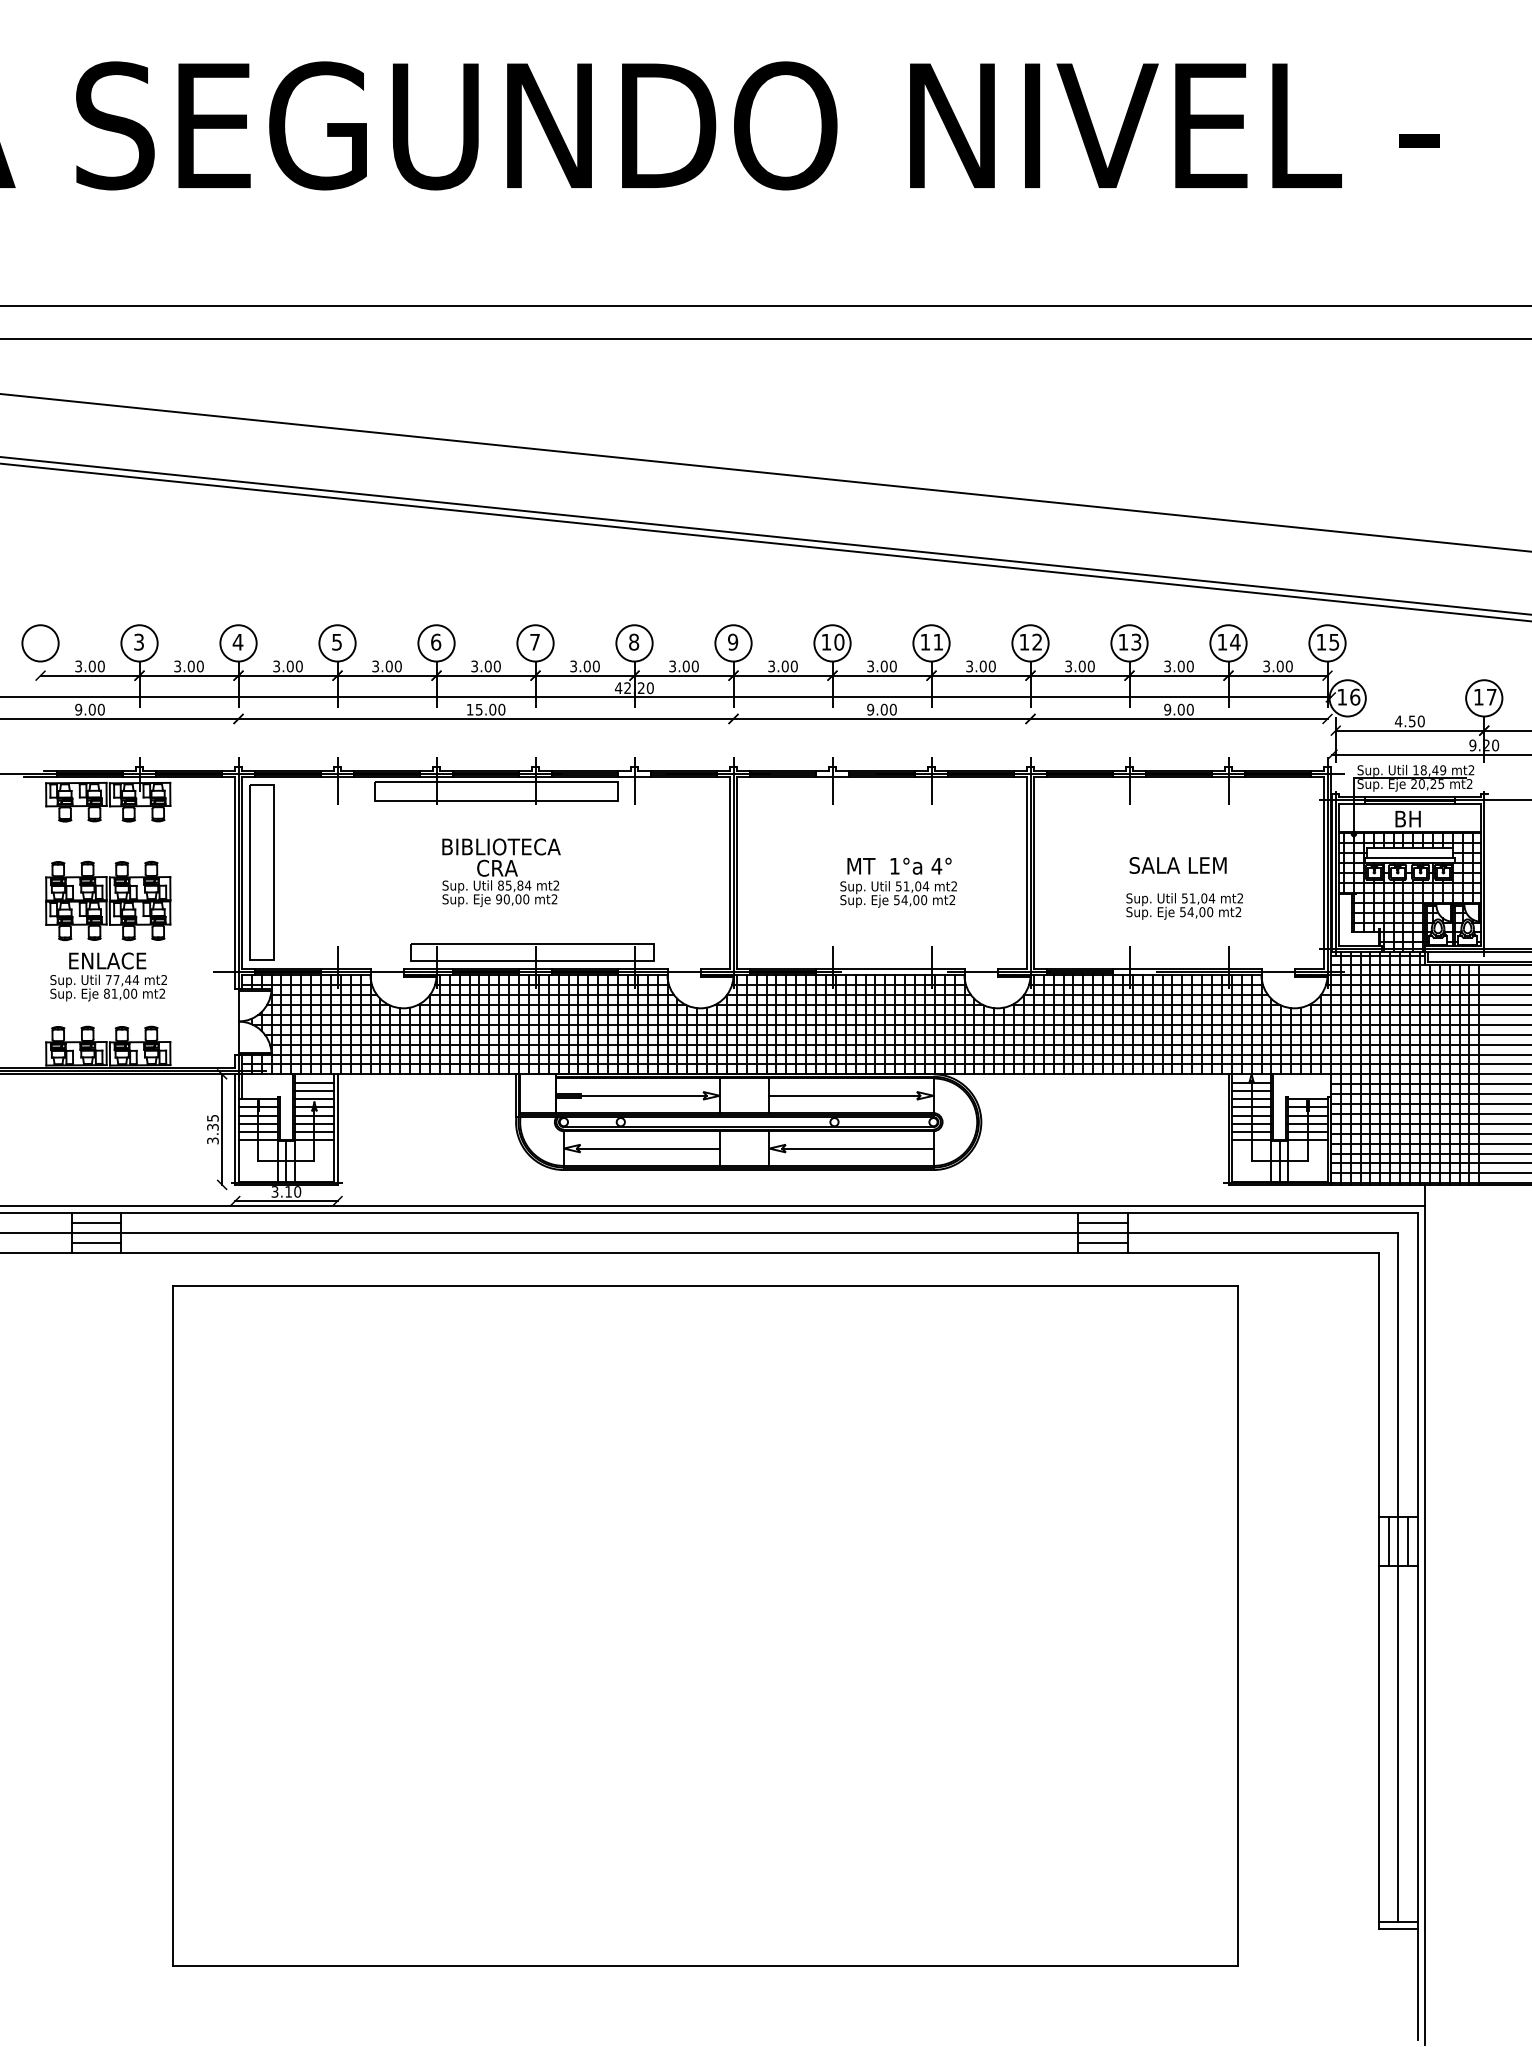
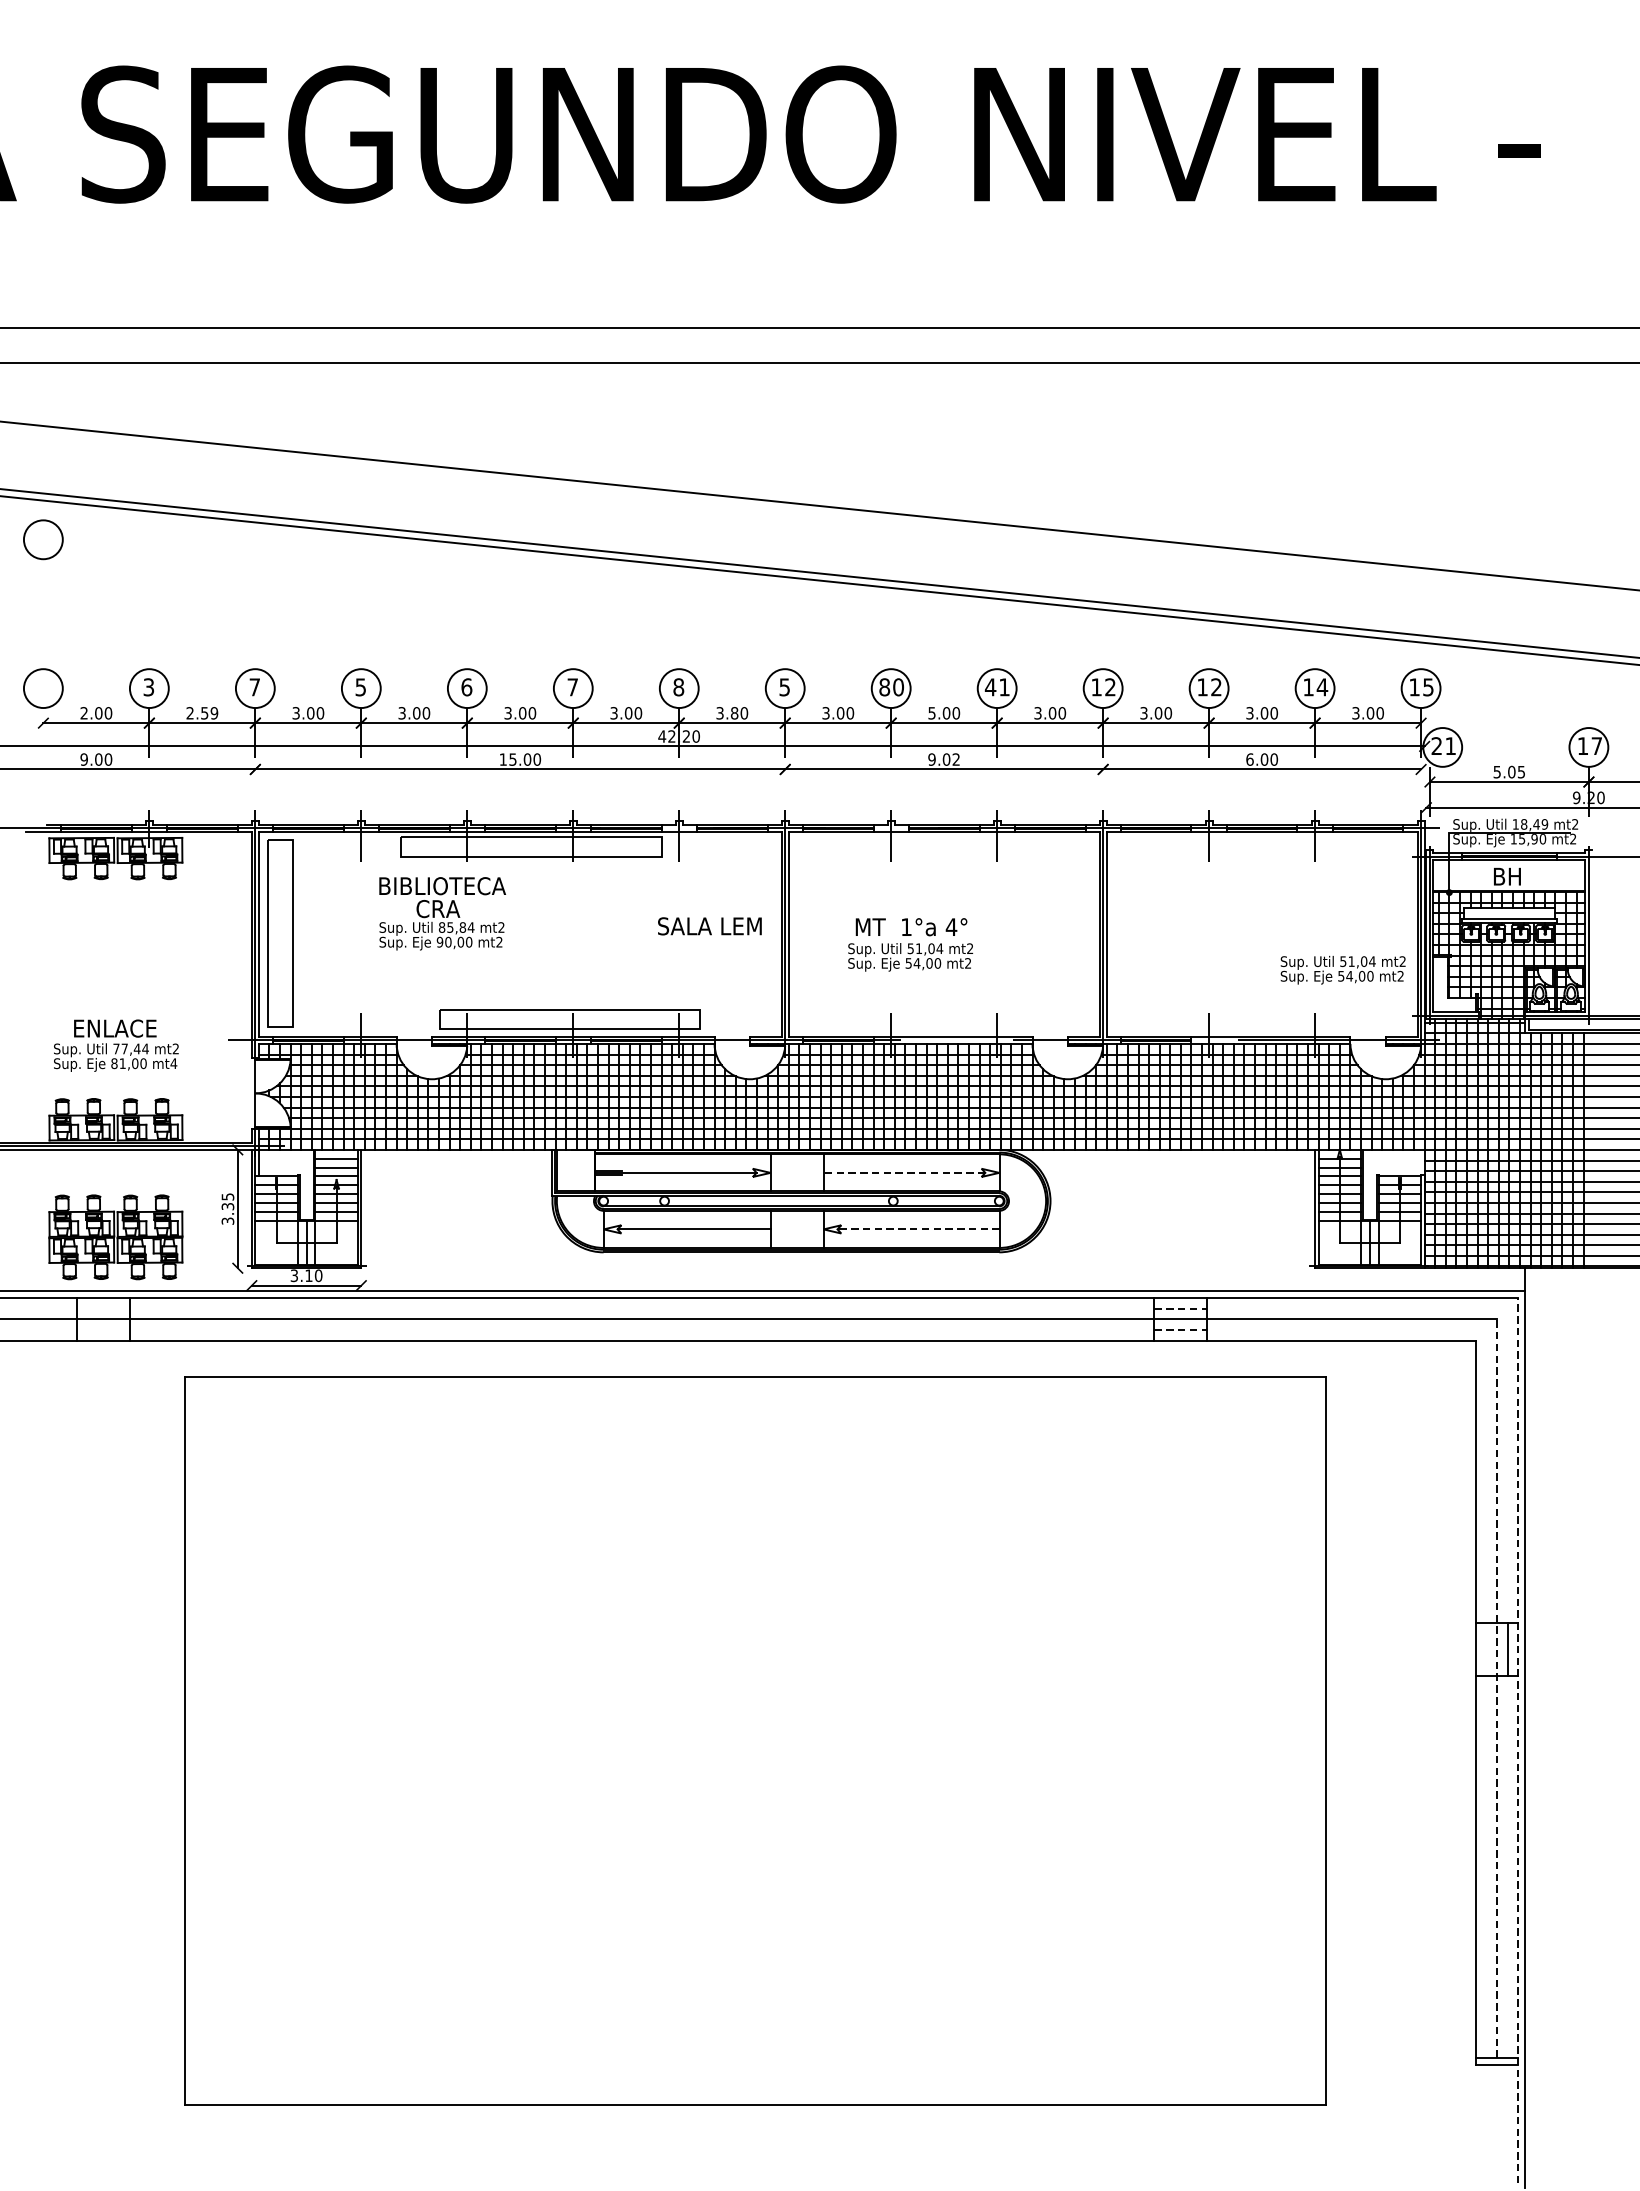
circle: (40, 504) -> (43, 539), added
text: (733, 641) -> (785, 686), 9 -> 5
text: (826, 641) -> (884, 686), 10 -> 80
text: (237, 642) -> (254, 687), 4 -> 7
text: (925, 642) -> (990, 687), 11 -> 41
text: (1136, 642) -> (1216, 687), 13 -> 12
text: (870, 665) -> (931, 712), 3.00 -> 5.00
text: (78, 666) -> (84, 713), 3.00 -> 2.00
text: (188, 666) -> (201, 713), 3.00 -> 2.59
text: (685, 666) -> (733, 713), 3.00 -> 3.80
text: (1348, 696) -> (1443, 745), 16 -> 21
text: (892, 709) -> (955, 759), 9.00 -> 9.02
text: (1167, 709) -> (1249, 759), 9.00 -> 6.00
text: (1409, 721) -> (1508, 772), 4.50 -> 5.05
text: (1427, 784) -> (1528, 839), 20,25 -> 15,90
text: (1177, 865) -> (709, 926), moved
text: (501, 872) -> (442, 913), moved
text: (898, 882) -> (910, 944), moved
part: (108, 900) -> (116, 1236), moved
text: (1184, 906) -> (1342, 970), moved
text: (162, 993) -> (173, 1063), mt2 -> mt4
line: (844, 1095) -> (904, 1172), solid -> dashed
line: (858, 1148) -> (919, 1229), solid -> dashed
line: (96, 1222) -> (103, 1308), removed
line: (1103, 1222) -> (1181, 1308), solid -> dashed
line: (96, 1242) -> (103, 1329), removed
line: (1103, 1242) -> (1181, 1329), solid -> dashed
line: (1388, 1541) -> (1486, 1650), removed
line: (1398, 1577) -> (1497, 1688), solid -> dashed
line: (1418, 1625) -> (1518, 1739), solid -> dashed

